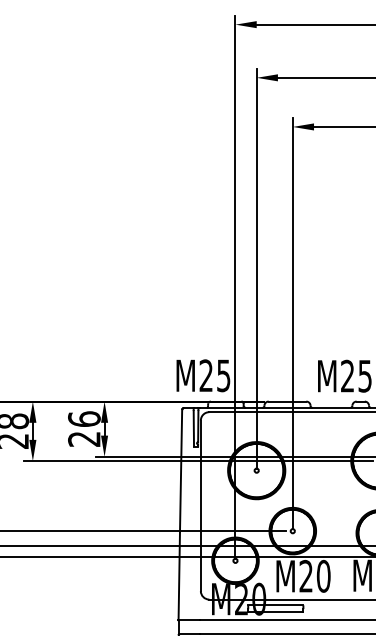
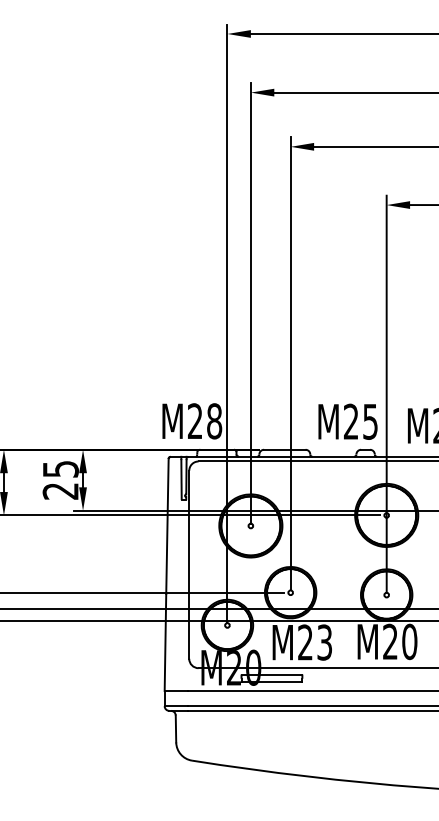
text: (223, 375) -> (214, 421), M25 -> M28
text: (84, 418) -> (60, 468), 26 -> 25
text: (323, 576) -> (324, 642), M20 -> M23

